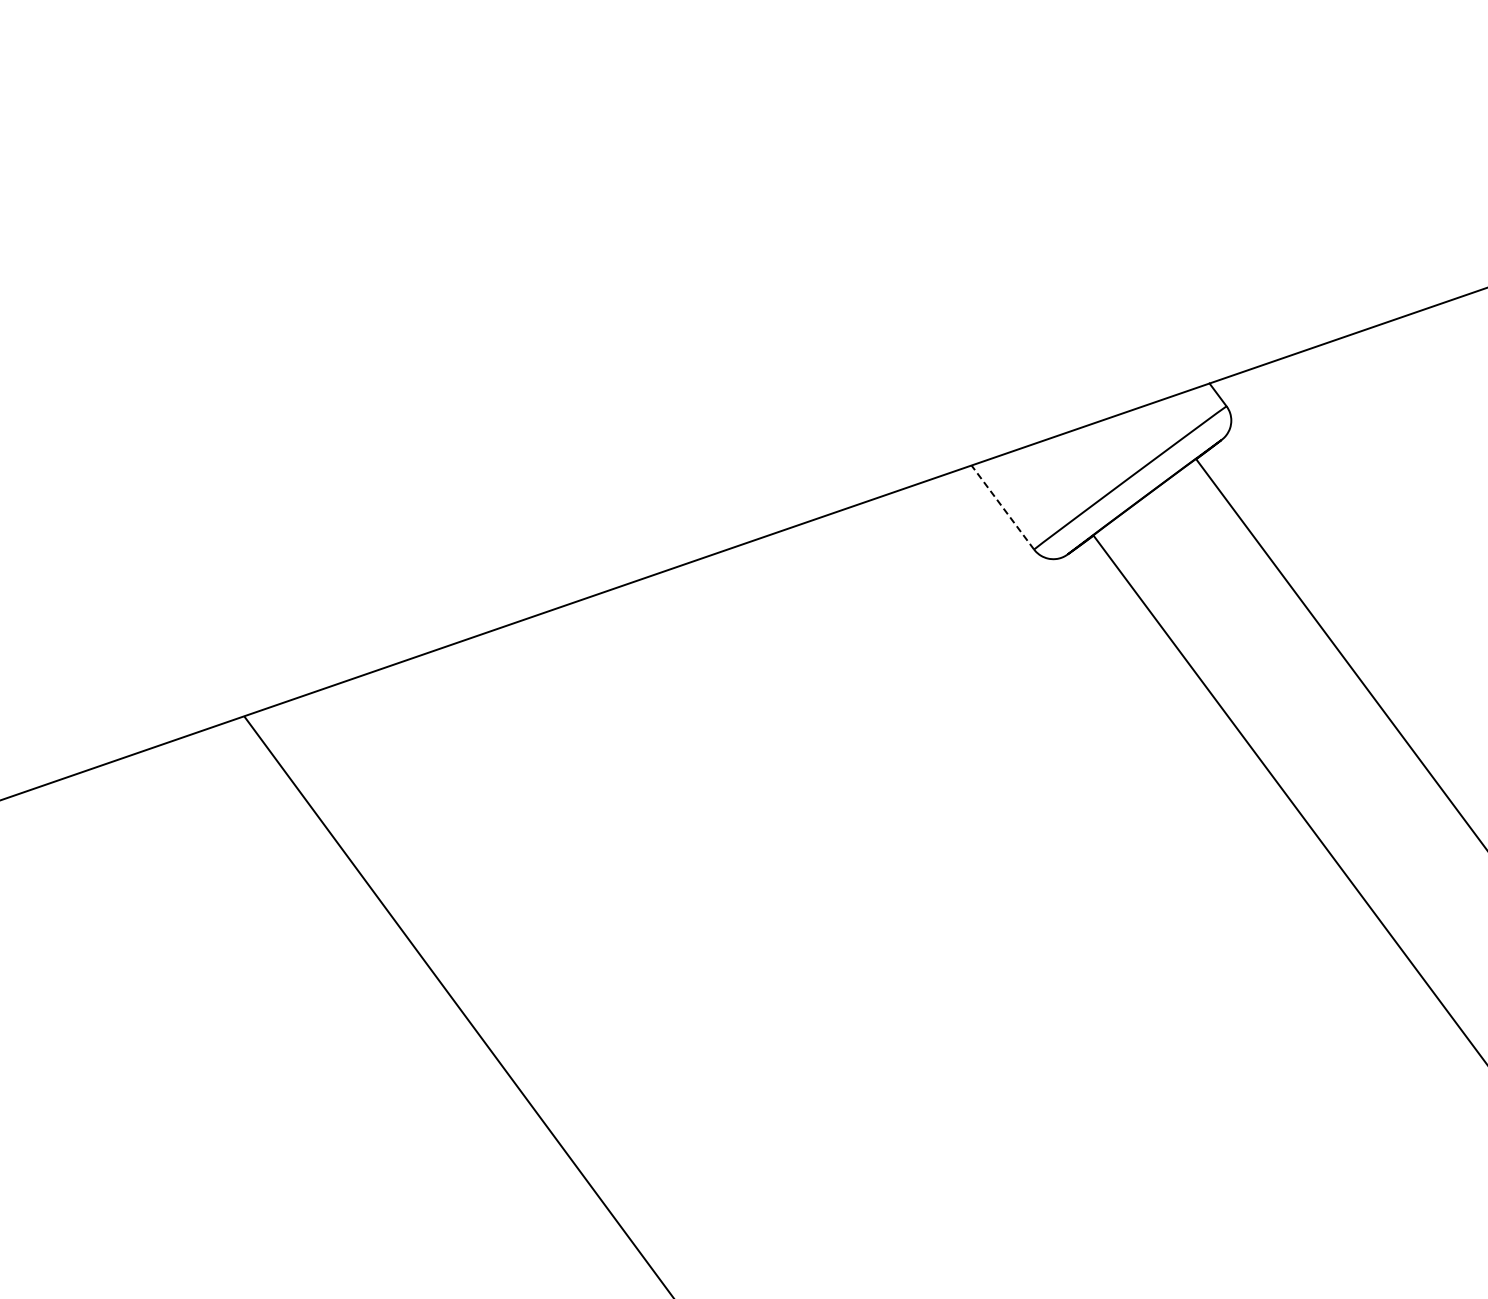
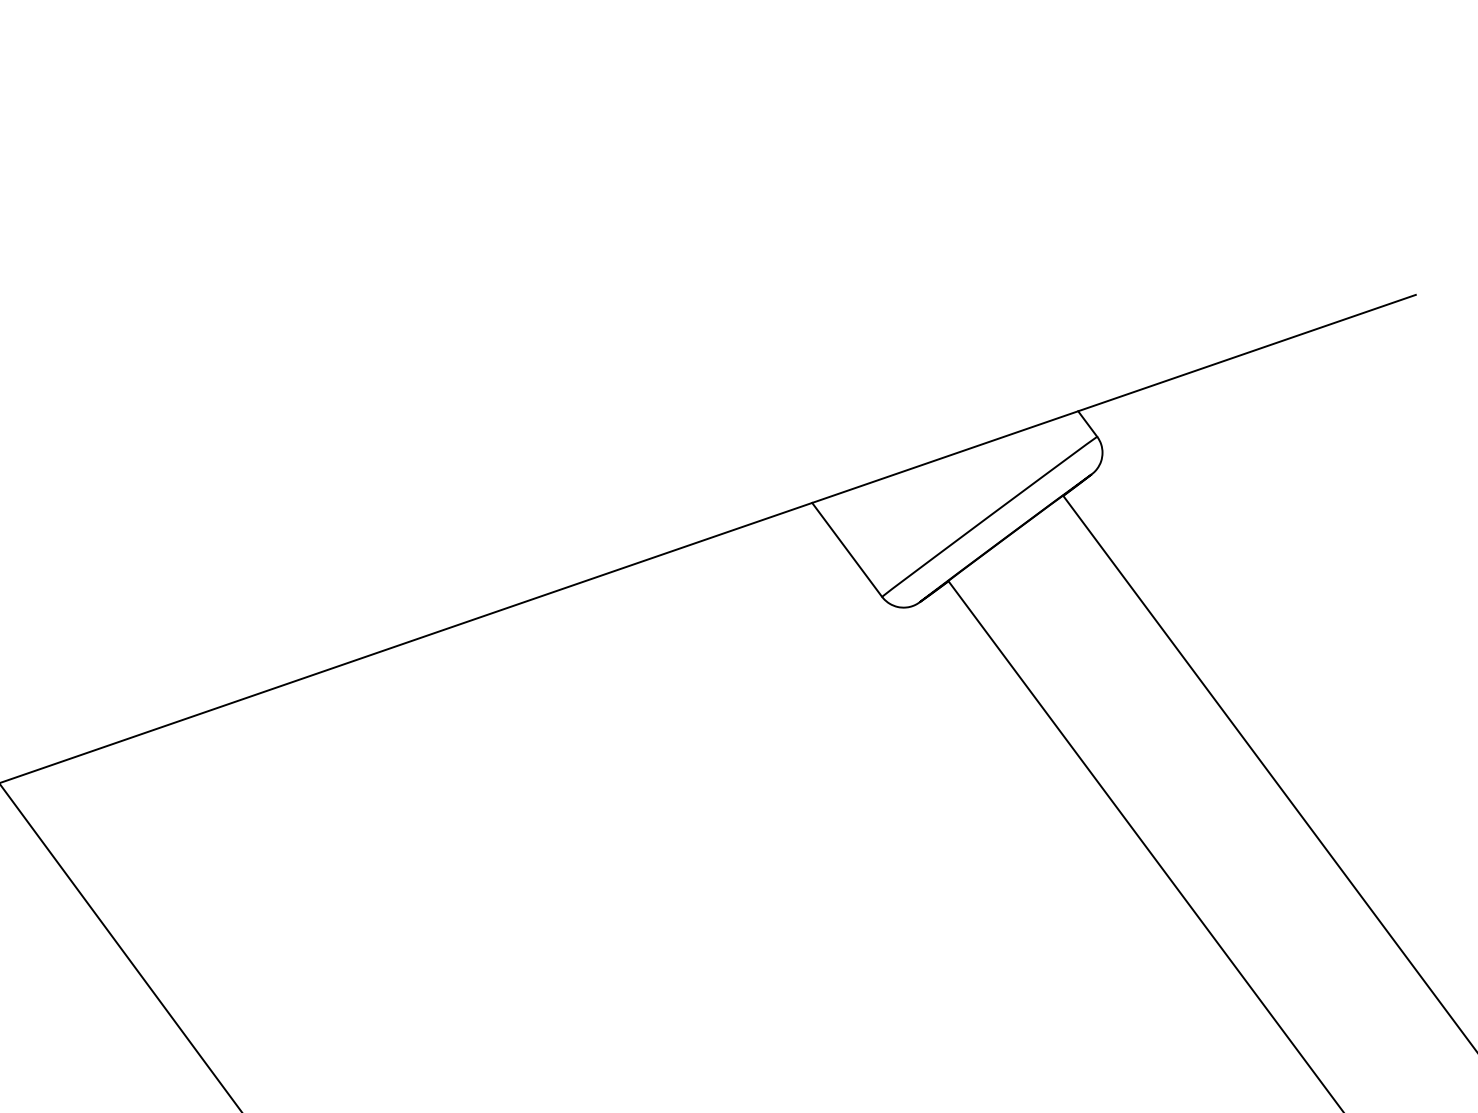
line: (1002, 507) -> (846, 549), dashed -> solid

